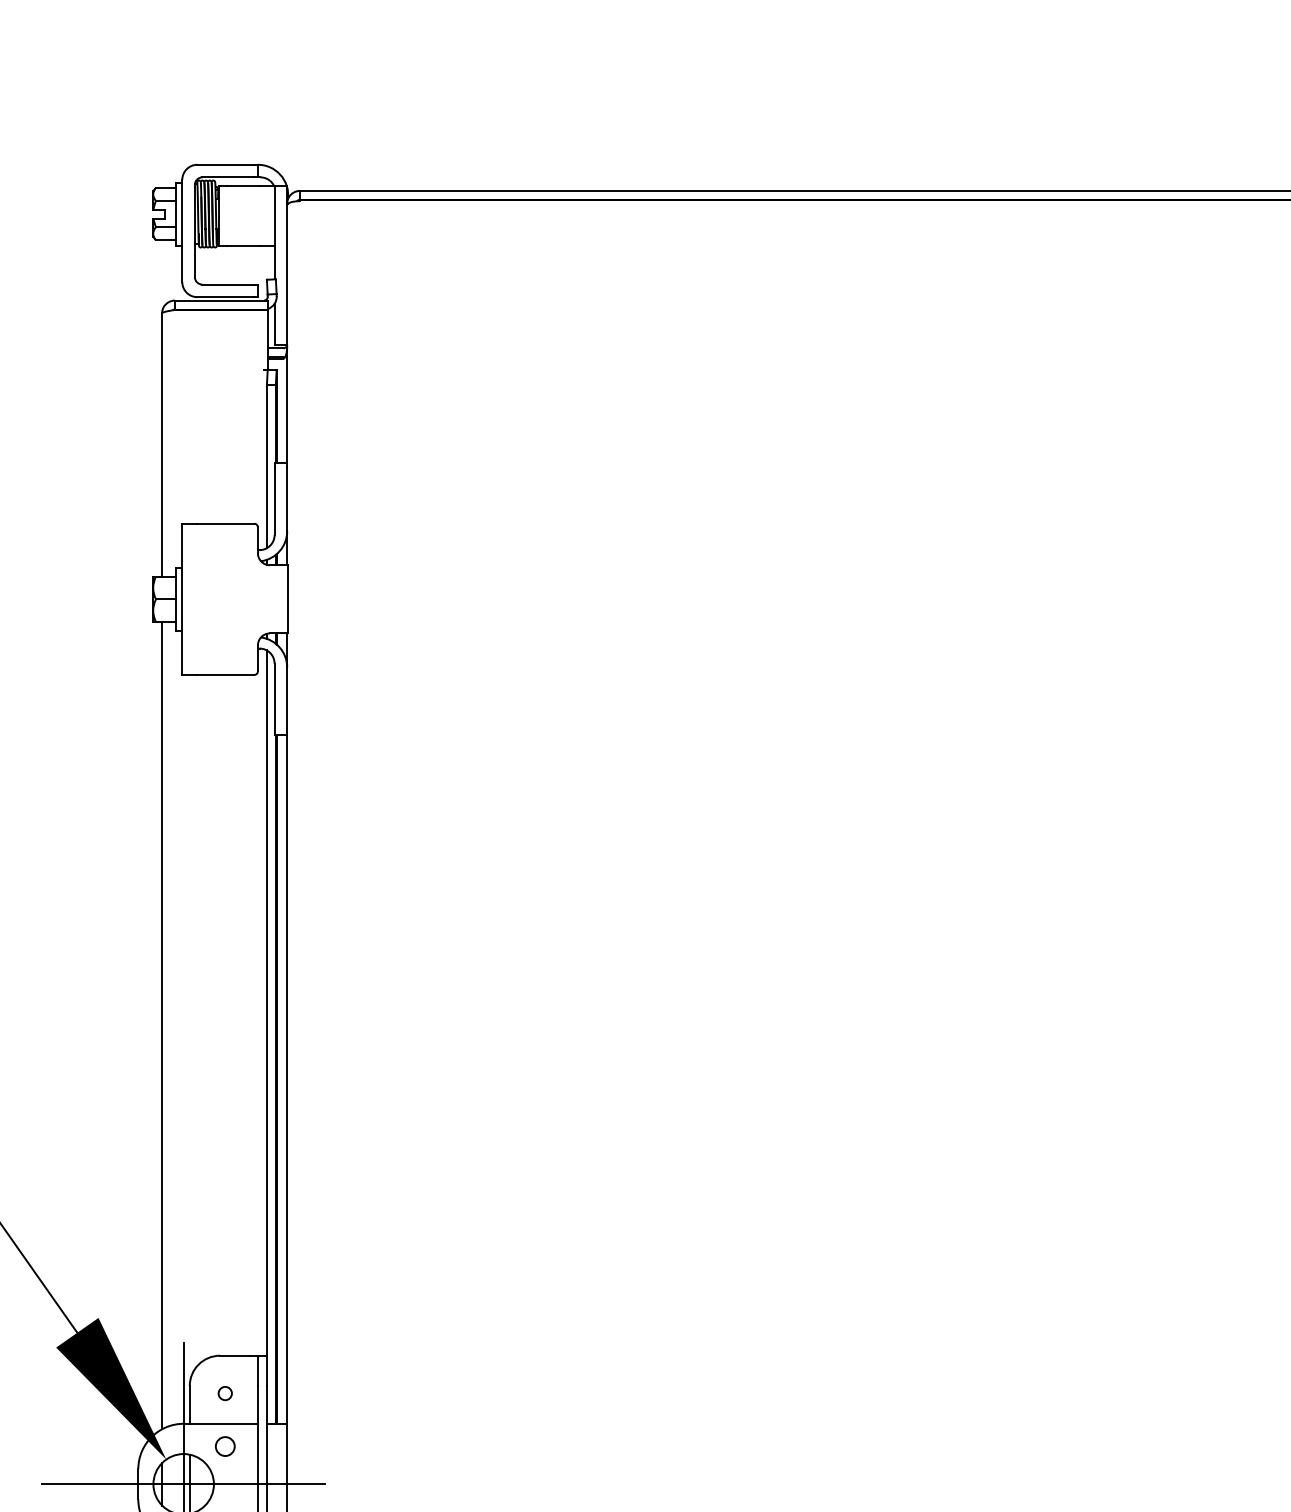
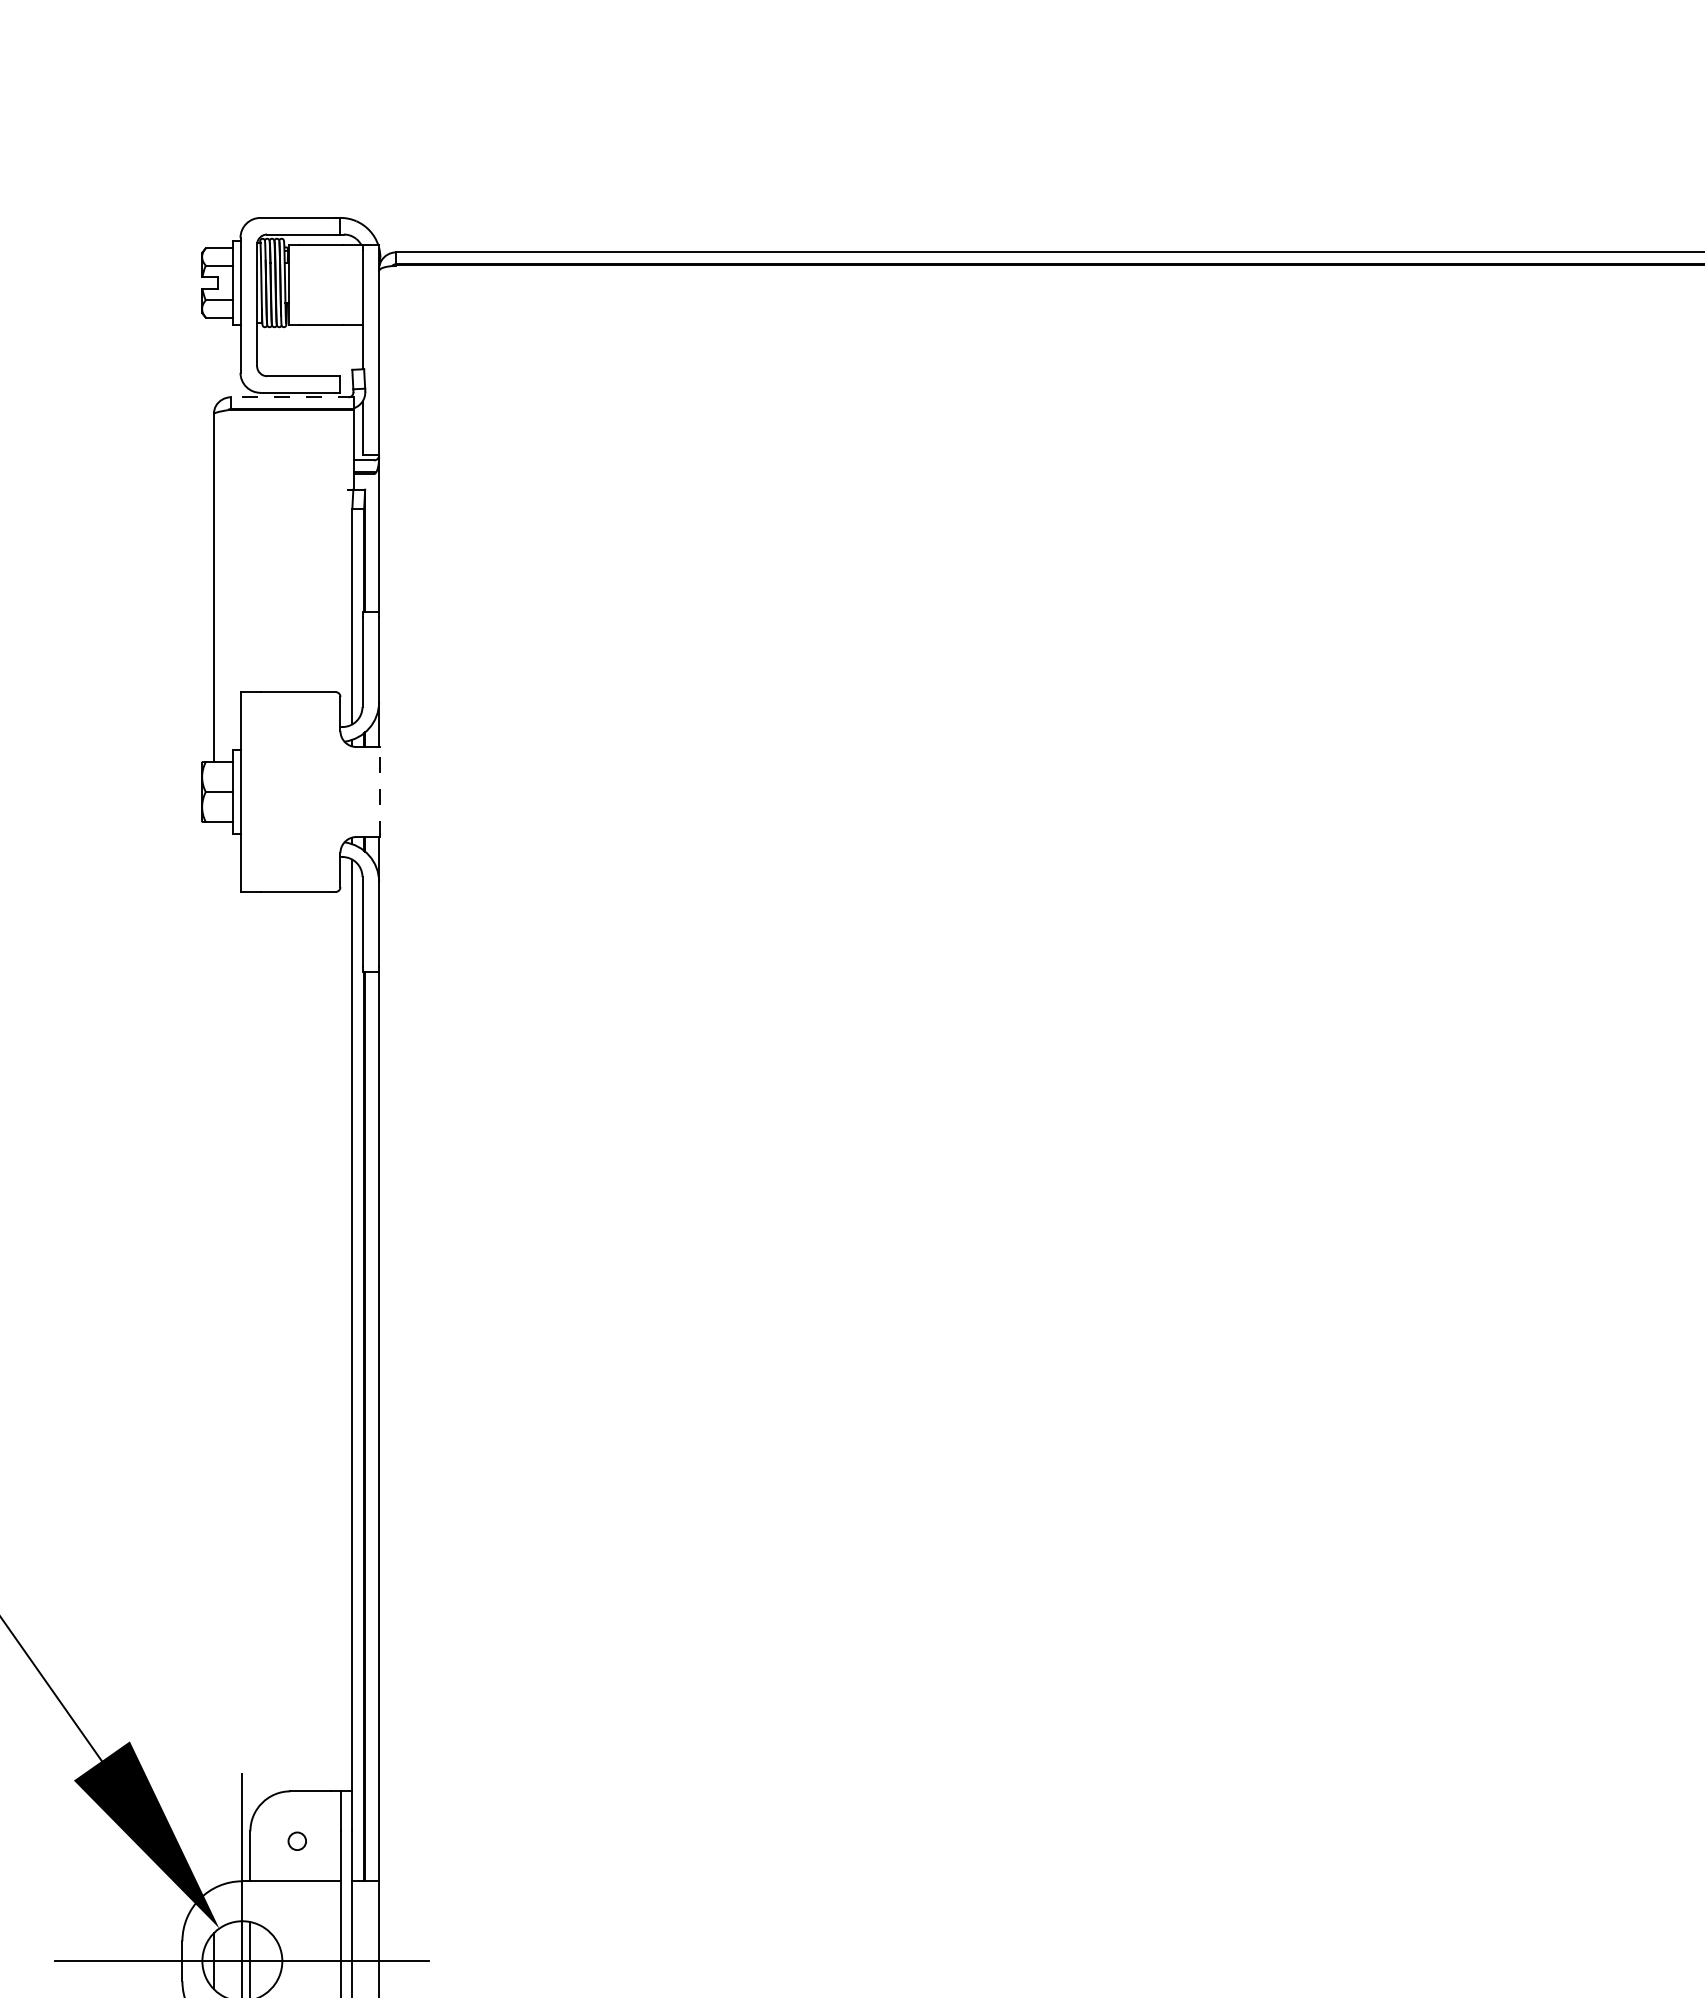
line: (221, 300) -> (292, 397), solid -> dashed
line: (288, 598) -> (380, 791), solid -> dashed
line: (161, 1025) -> (213, 1355), removed
circle: (225, 1446) -> (297, 1911), removed

